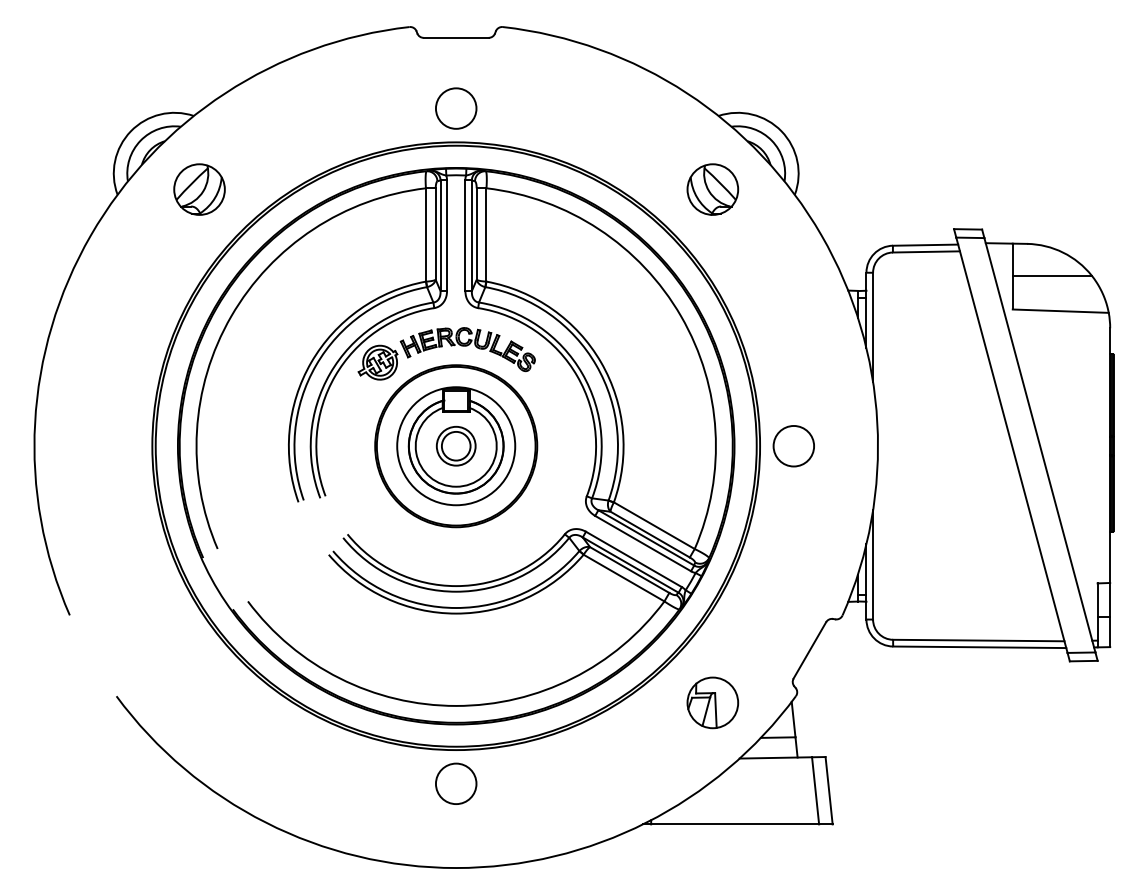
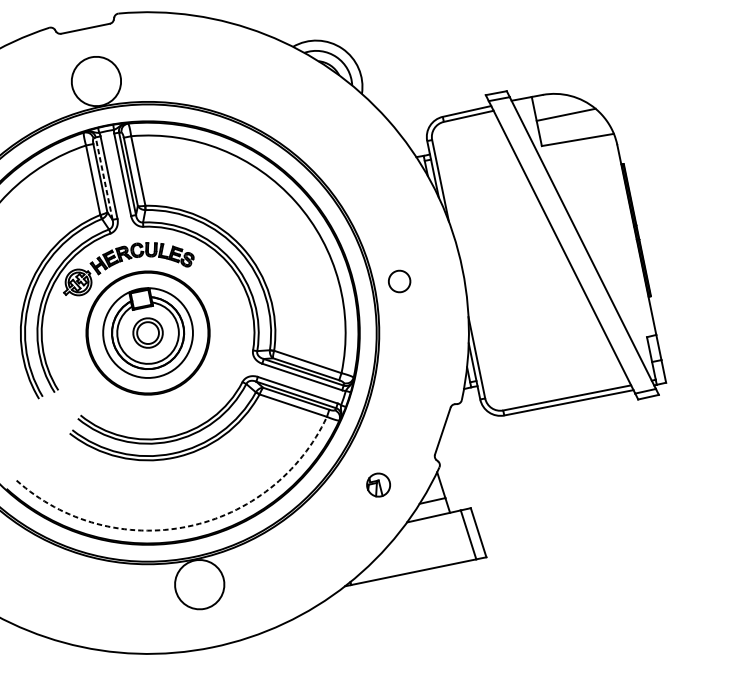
circle: (455, 108) -> (95, 81), size x1.6
part: (712, 189) -> (299, 102), removed
line: (440, 235) -> (104, 178), solid -> dashed
circle: (793, 446) -> (399, 281), size x0.7
part: (712, 702) -> (378, 484), size x0.6
arc: (456, 705) -> (187, 526), solid -> dashed
circle: (455, 783) -> (199, 584), size x1.6

